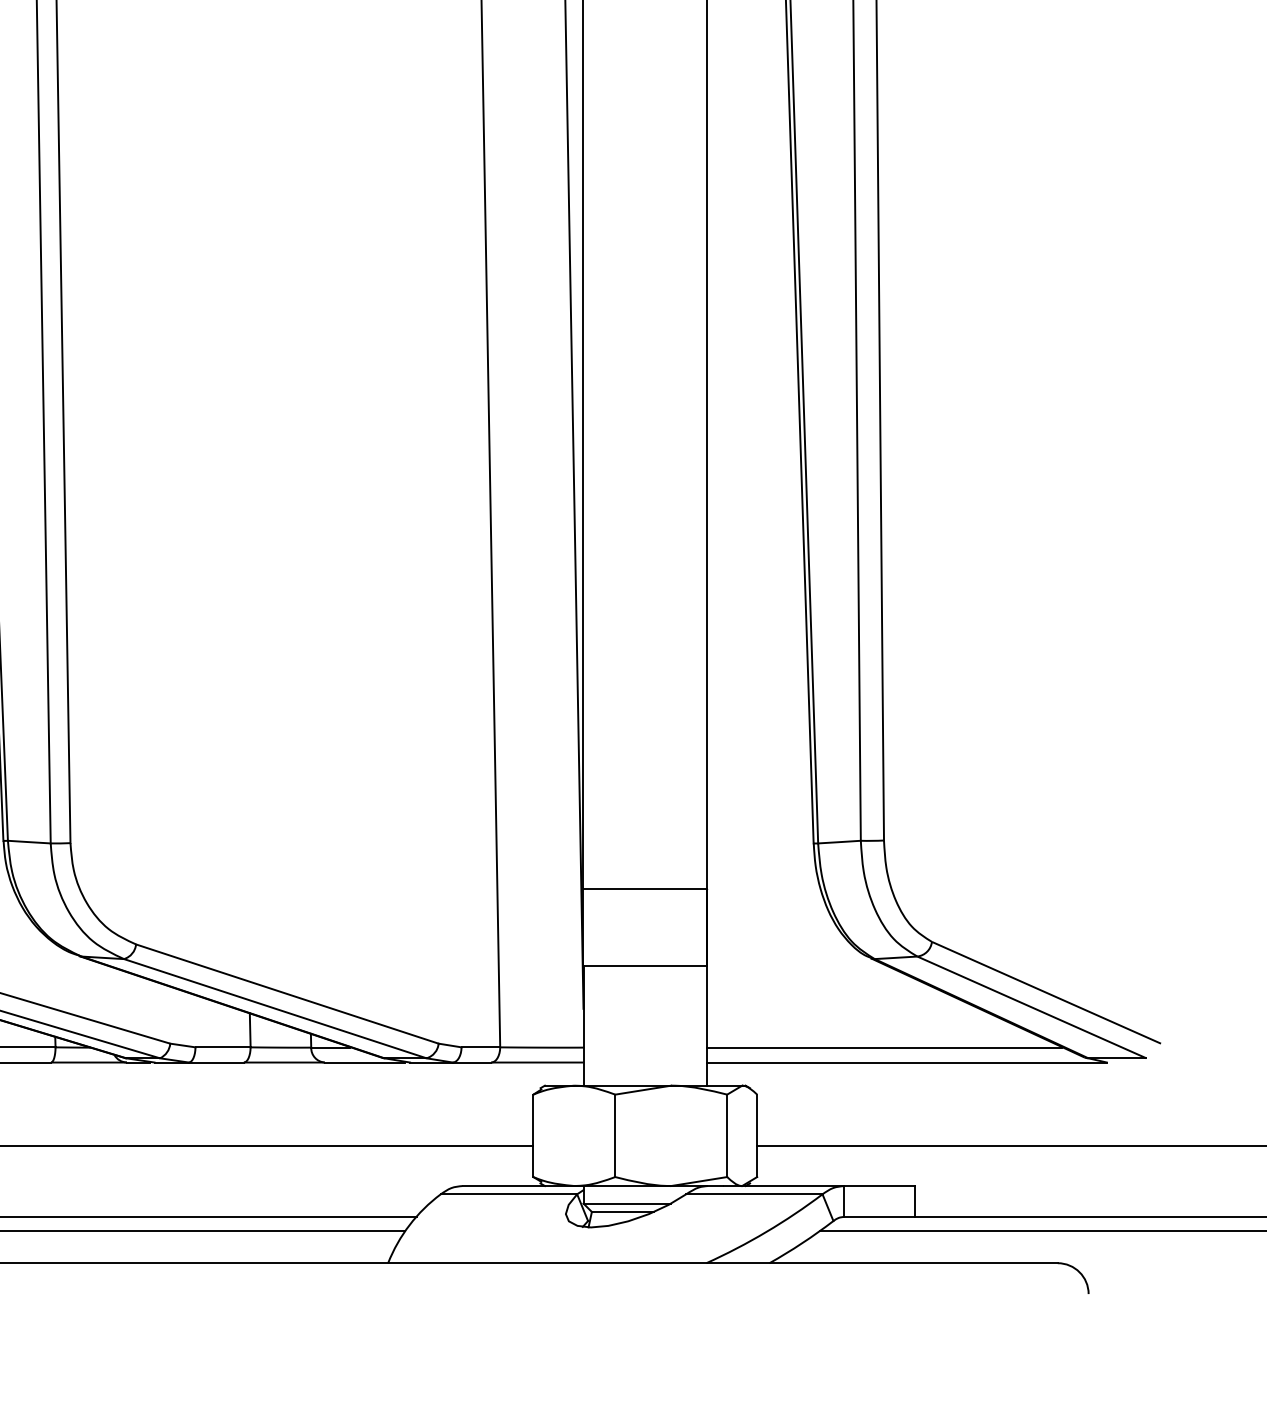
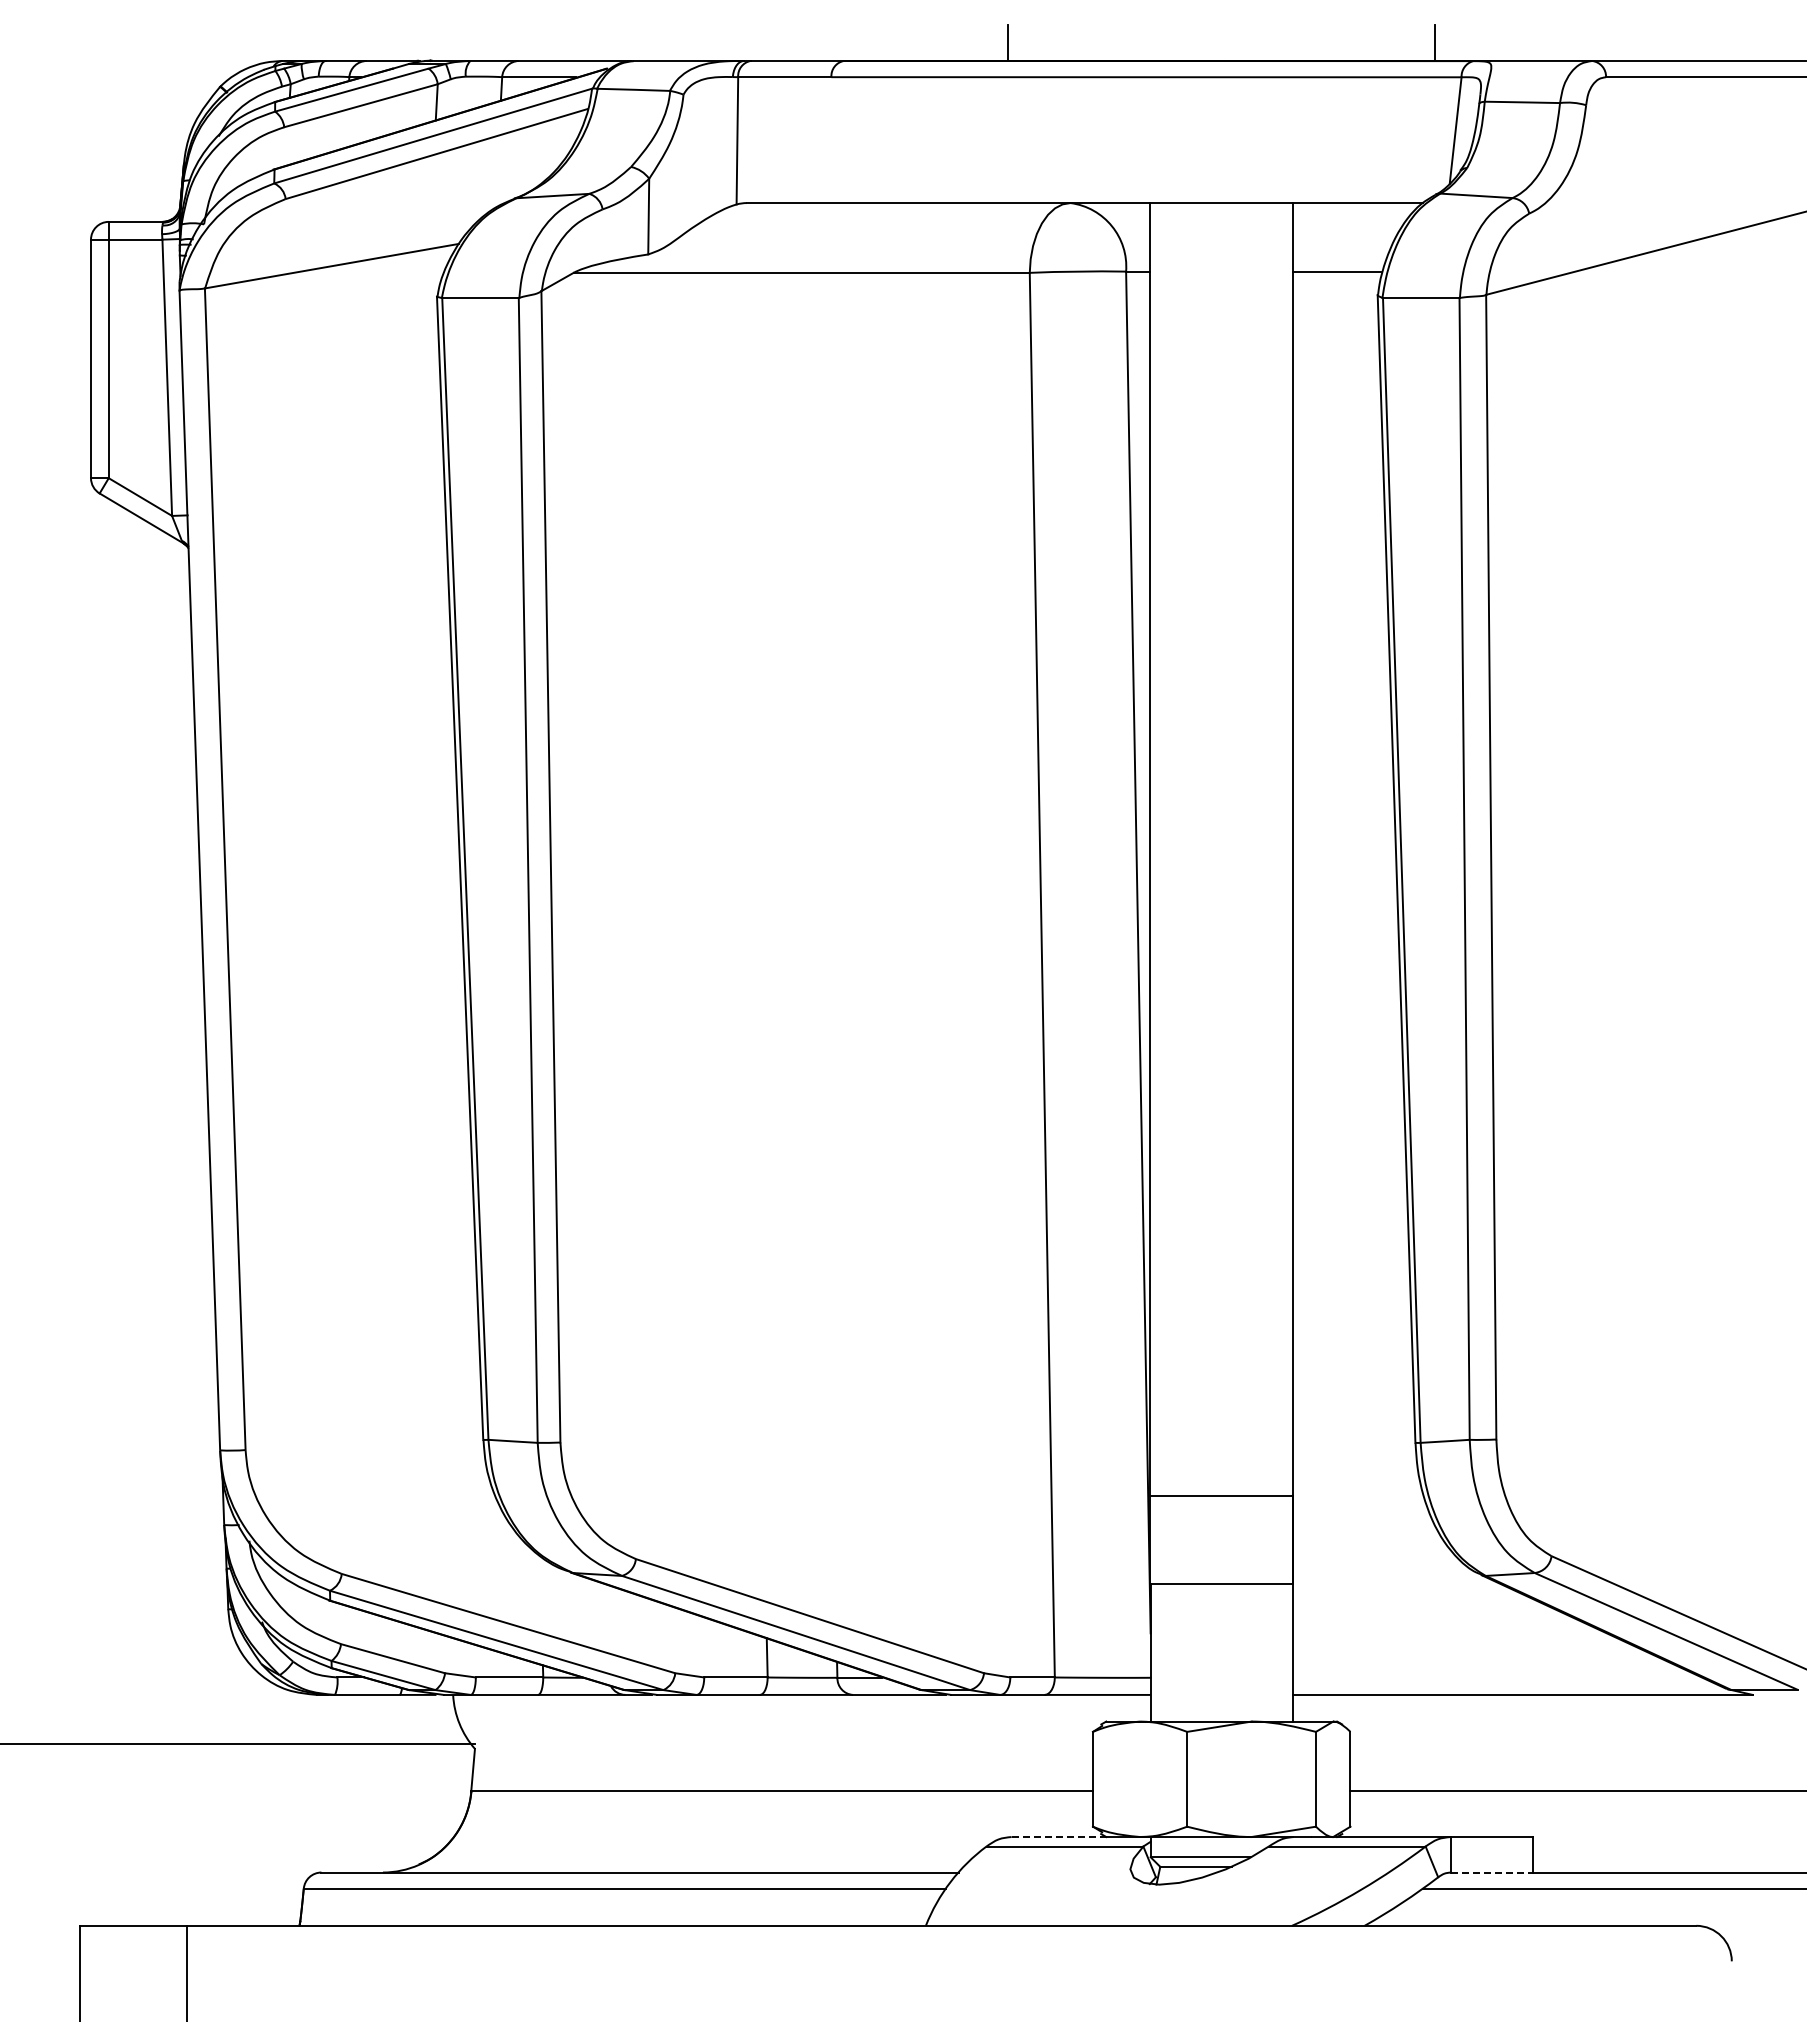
line: (884, 1047) -> (1496, 1677), removed
line: (504, 1186) -> (1059, 1837), solid -> dashed
line: (879, 1216) -> (1491, 1872), solid -> dashed

